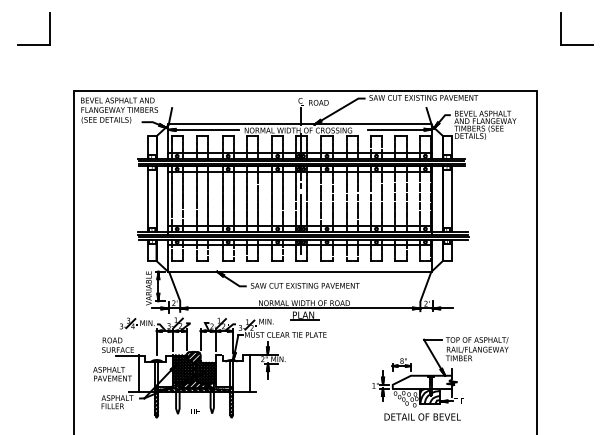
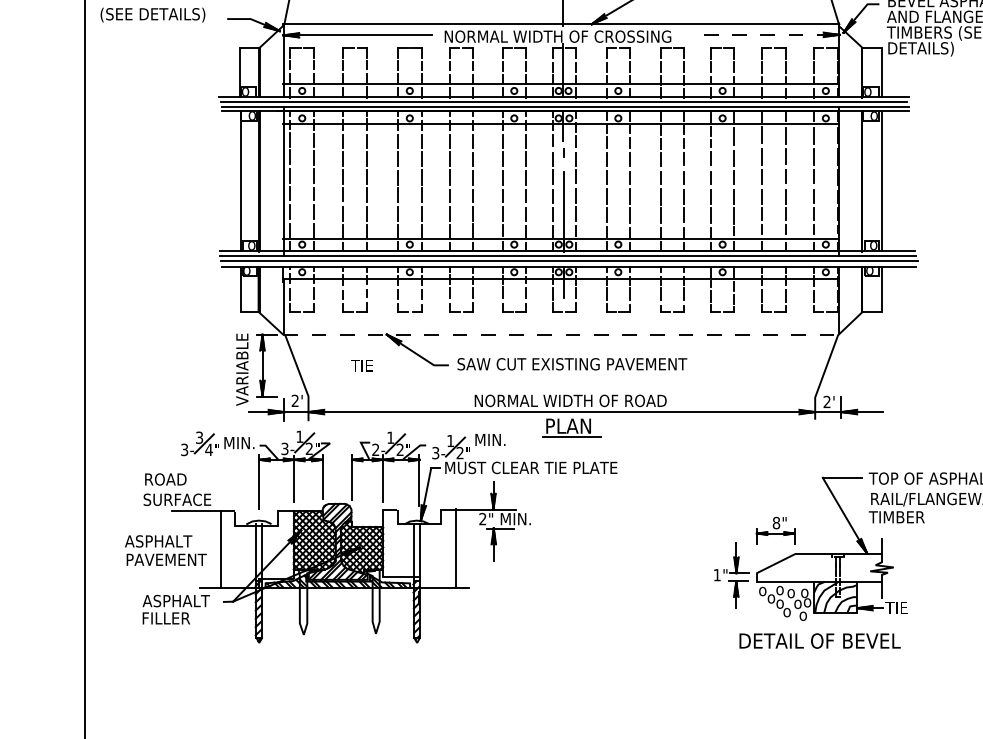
line: (400, 129) -> (773, 34), solid -> dashed
line: (299, 271) -> (560, 334), solid -> dashed
text: (195, 411) -> (363, 365), moved

